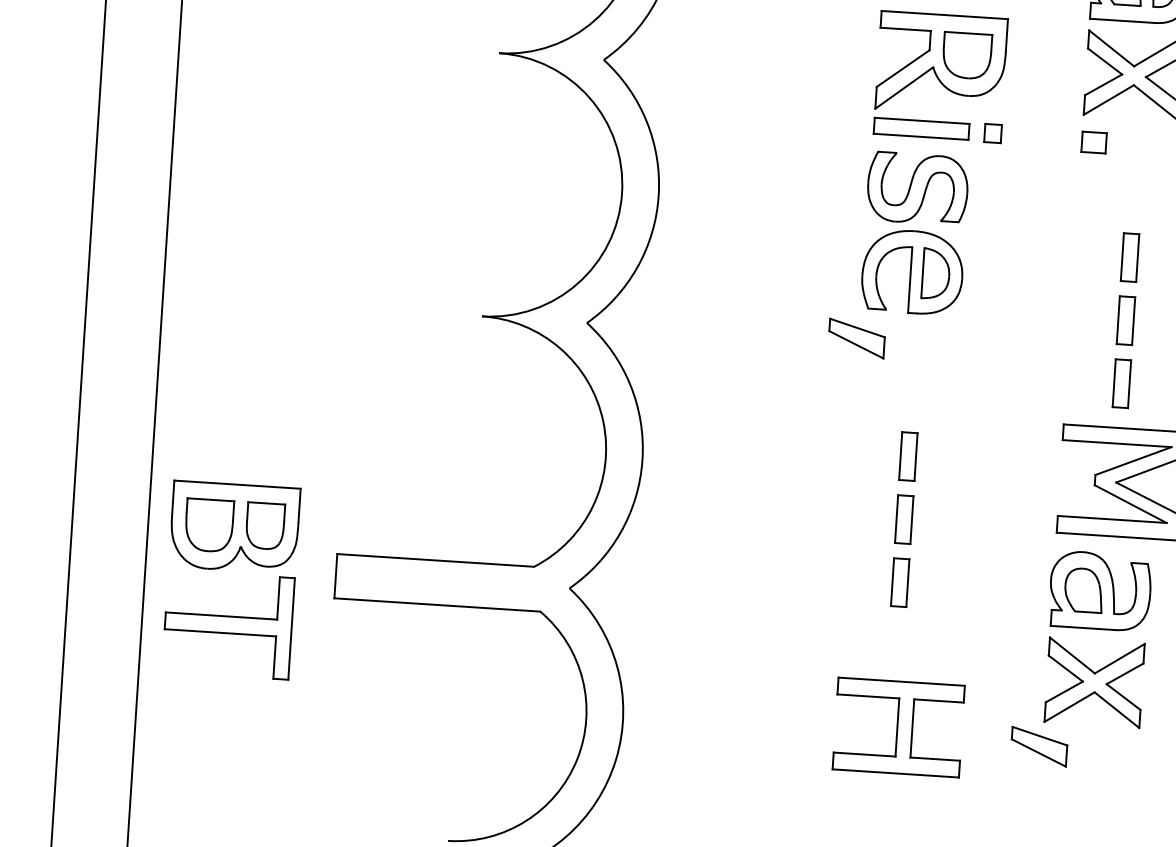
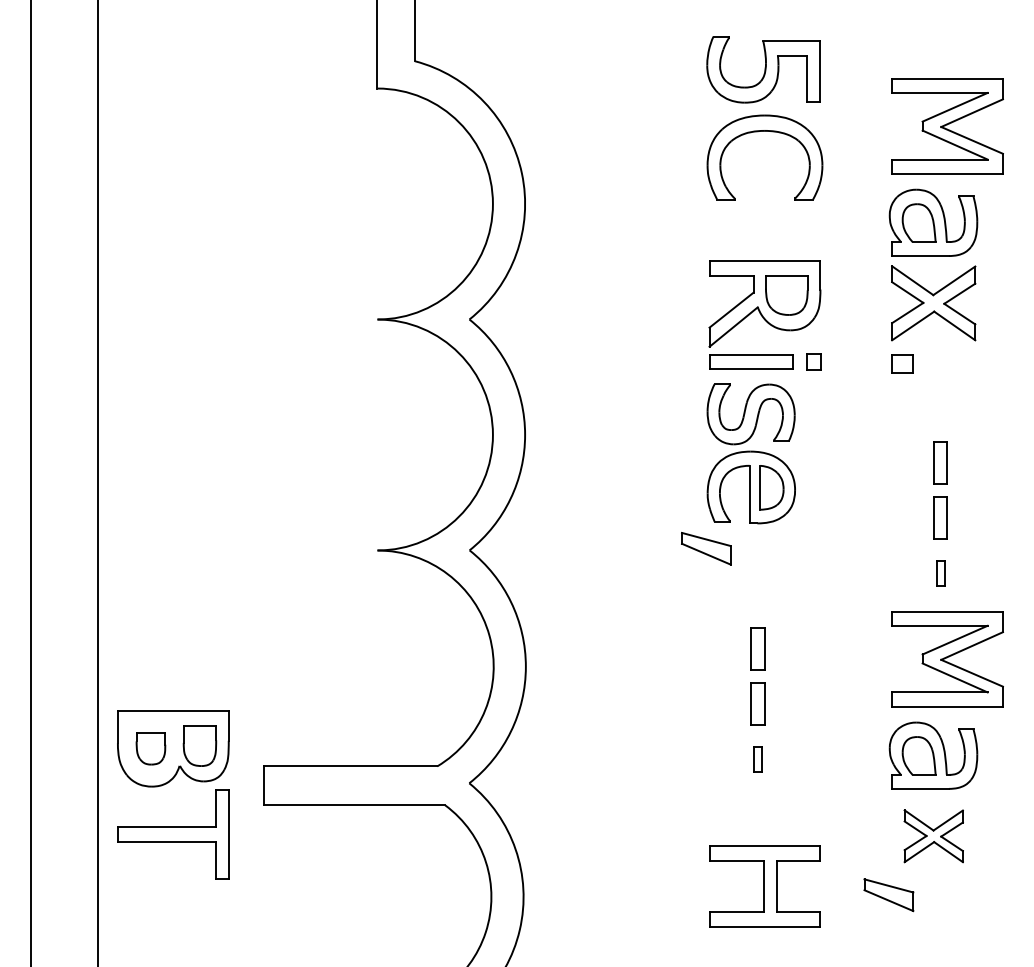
part: (1121, 382) -> (940, 572), size x0.6
part: (208, 525) -> (150, 748), size x0.7
part: (899, 582) -> (757, 759), size x0.6
part: (1094, 683) -> (933, 836), size x0.7

